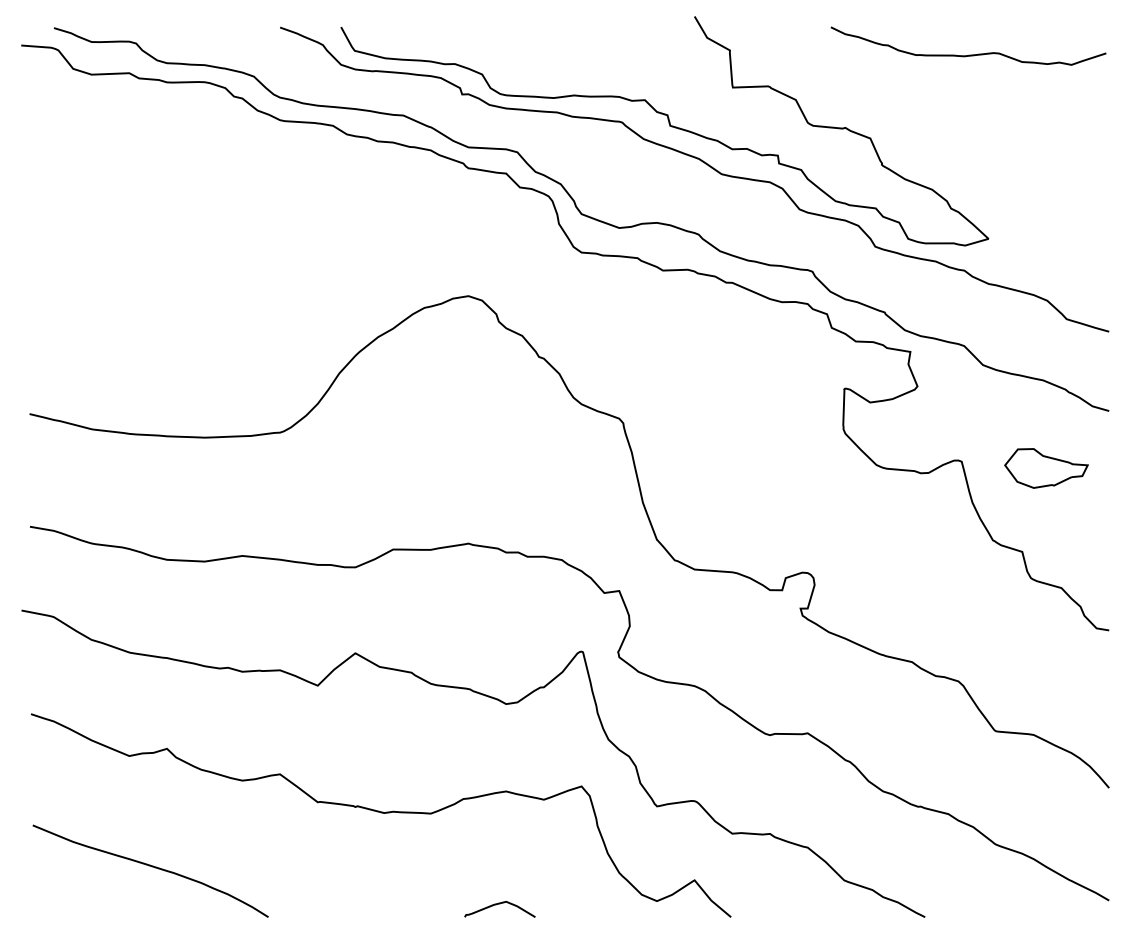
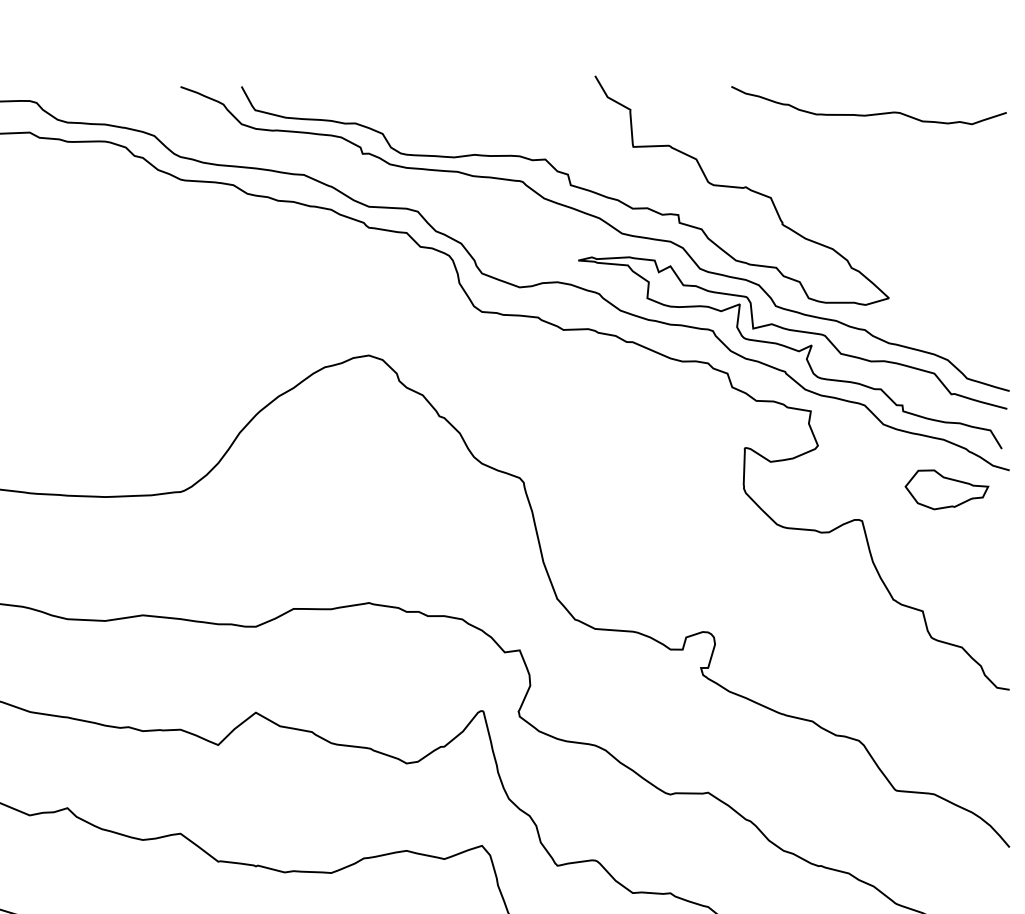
curve: (893, 291) -> (793, 350), added
part: (1046, 468) -> (946, 489), moved

